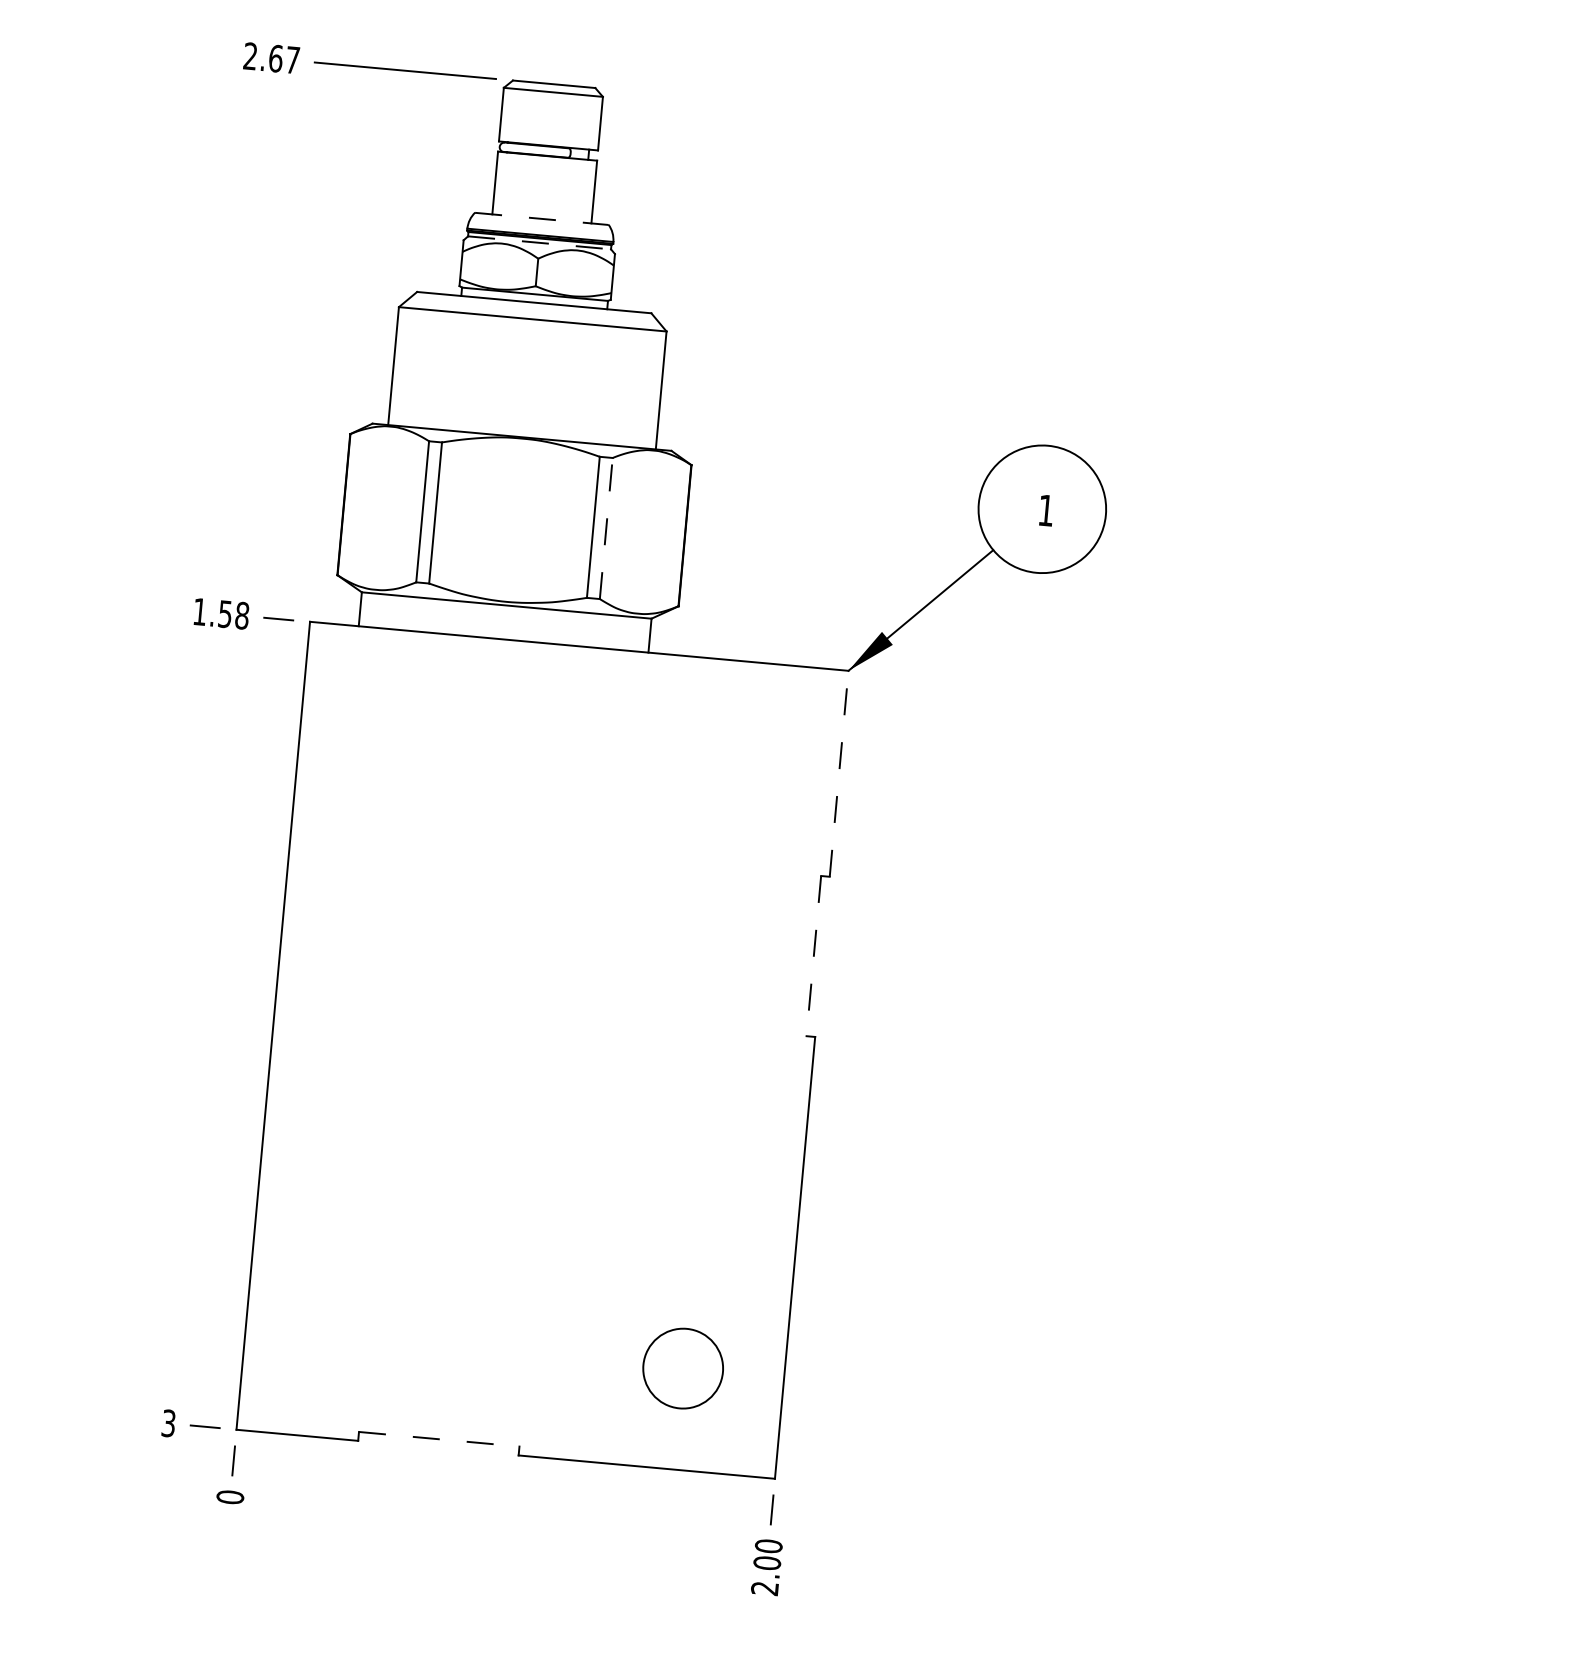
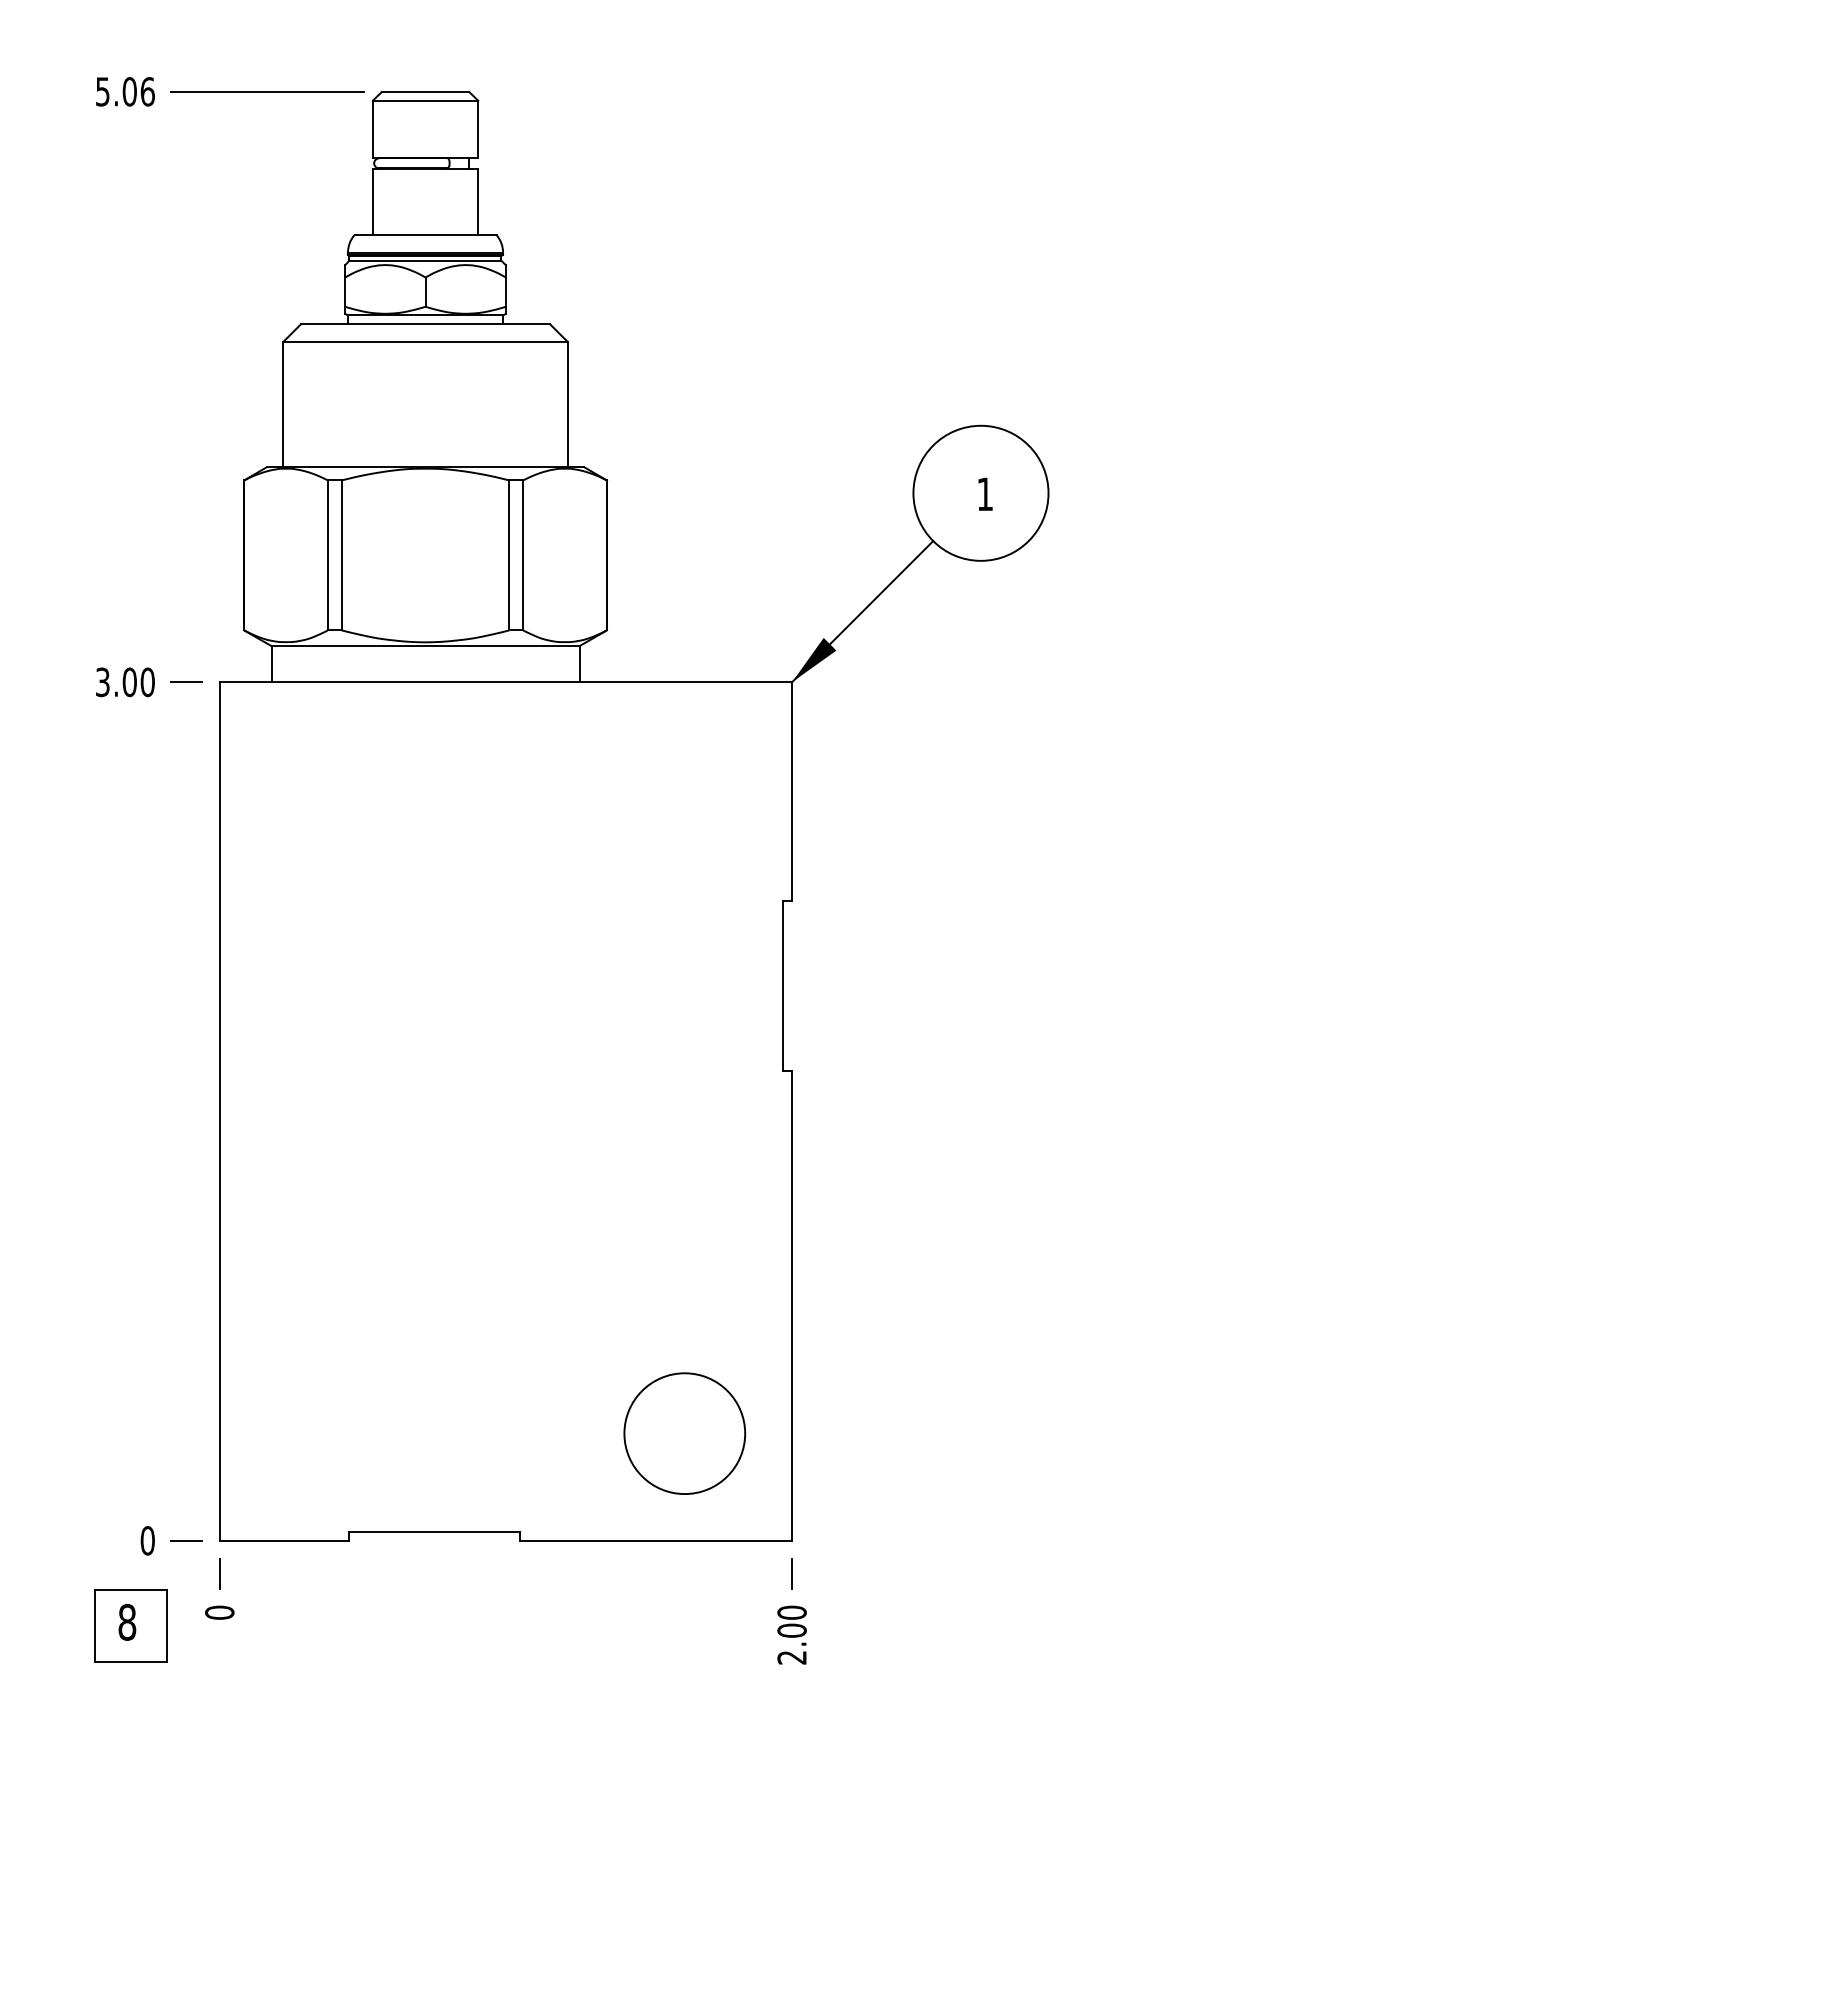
text: (271, 58) -> (125, 91), 2.67 -> 5.06
line: (541, 219) -> (425, 235), dashed -> solid
line: (539, 242) -> (425, 260), dashed -> solid
line: (606, 528) -> (523, 555), dashed -> solid
text: (221, 614) -> (125, 682), 1.58 -> 3.00
line: (839, 773) -> (792, 791), dashed -> solid
line: (813, 956) -> (782, 986), dashed -> solid
circle: (682, 1368) -> (684, 1433), size x1.43
text: (168, 1423) -> (147, 1540), 3 -> 0
line: (439, 1439) -> (434, 1531), dashed -> solid
part: (145, 1501) -> (130, 1625), added

